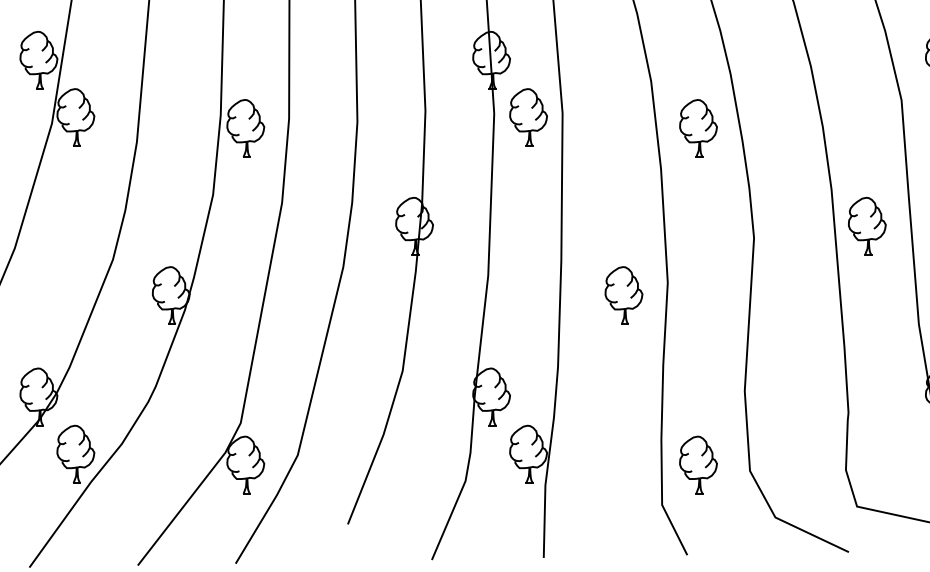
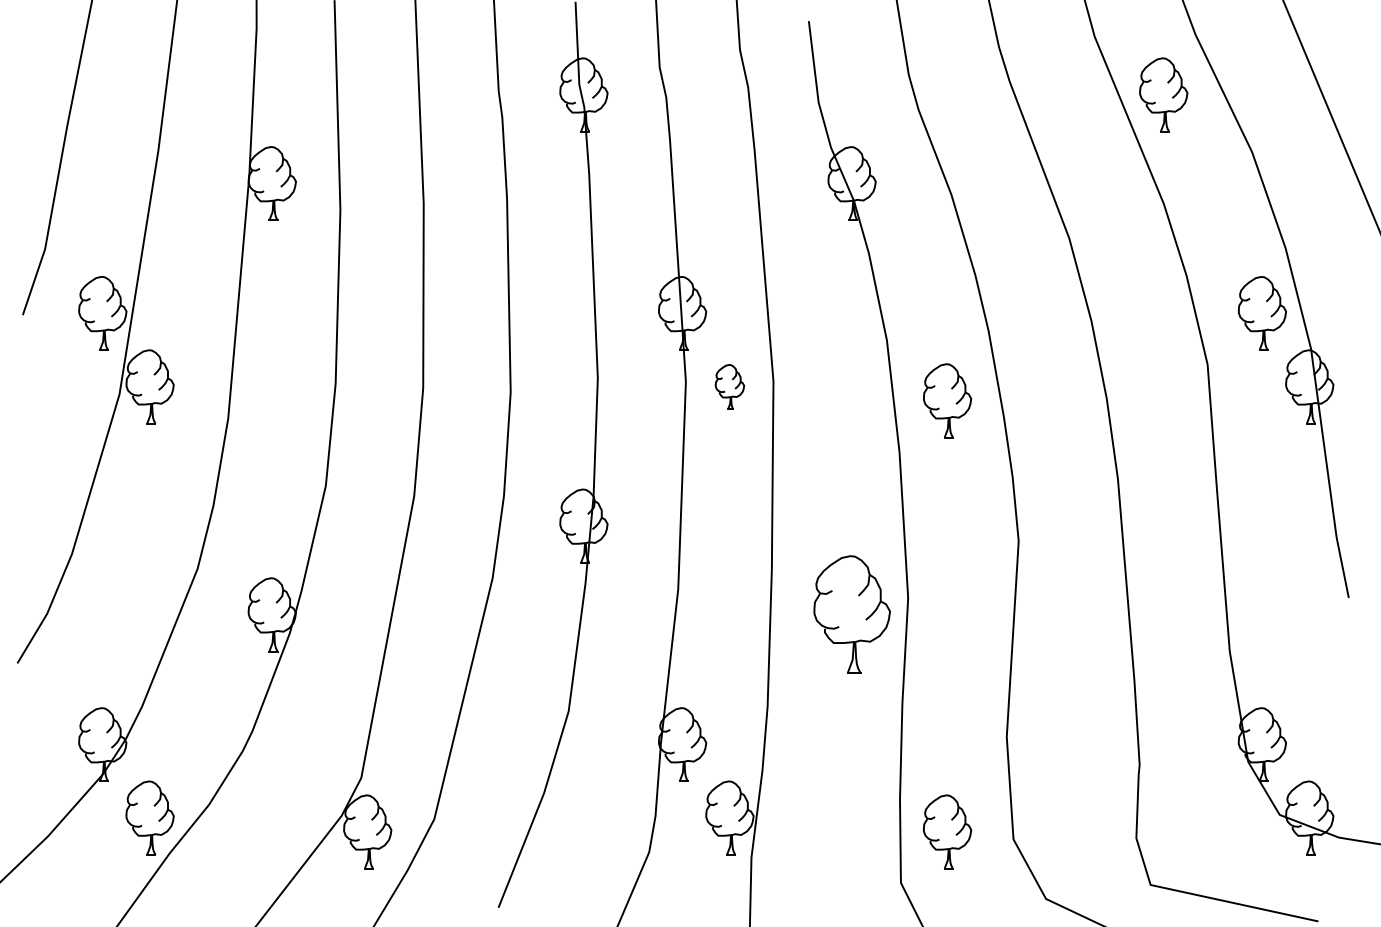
part: (528, 117) -> (729, 386), size x0.6
part: (245, 128) -> (367, 400), removed
part: (867, 225) -> (1163, 525), removed
part: (623, 295) -> (851, 614), size x1.6

